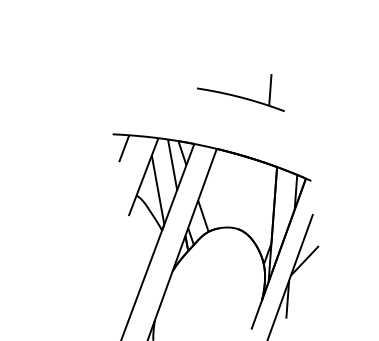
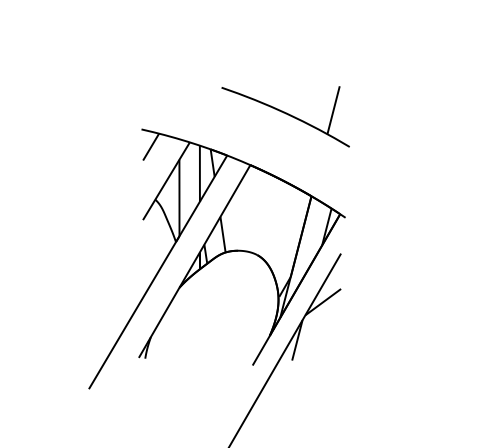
part: (240, 99) -> (285, 116), size x1.43

